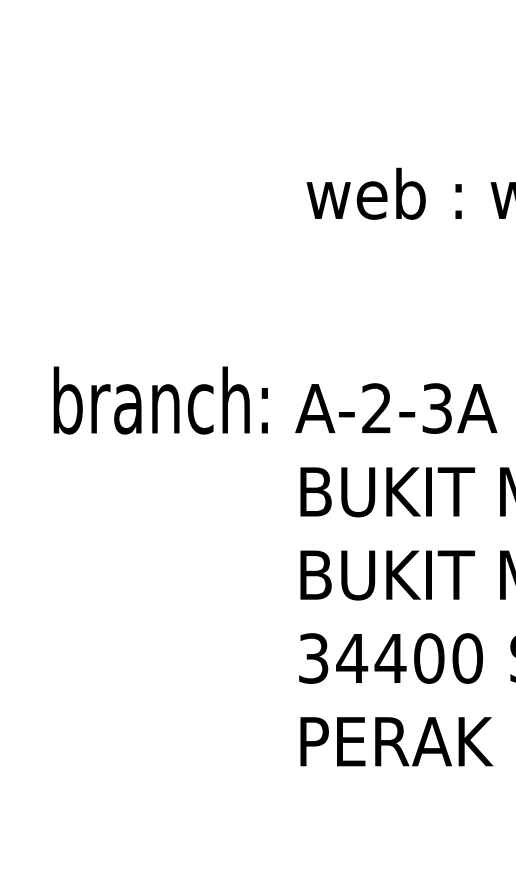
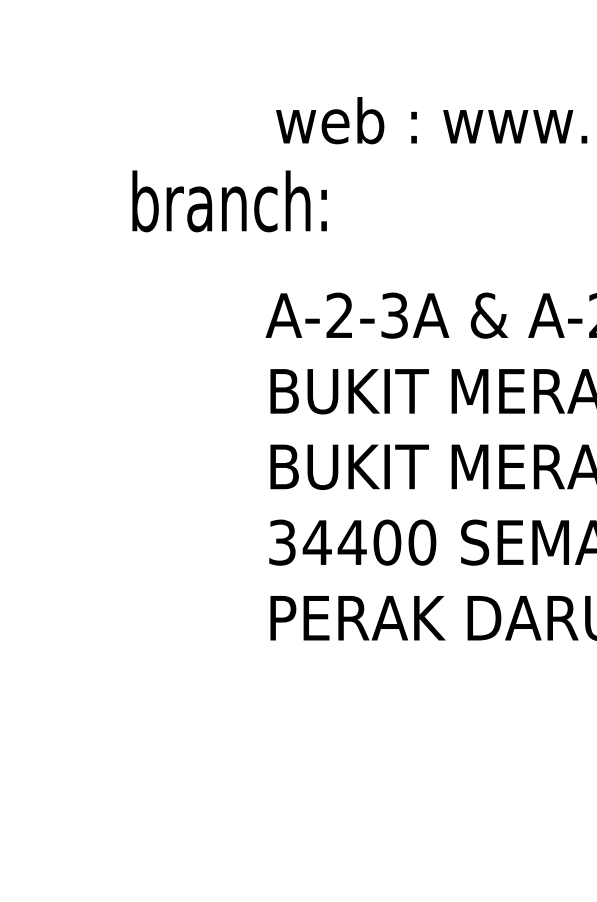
text: (160, 400) -> (229, 201), moved

